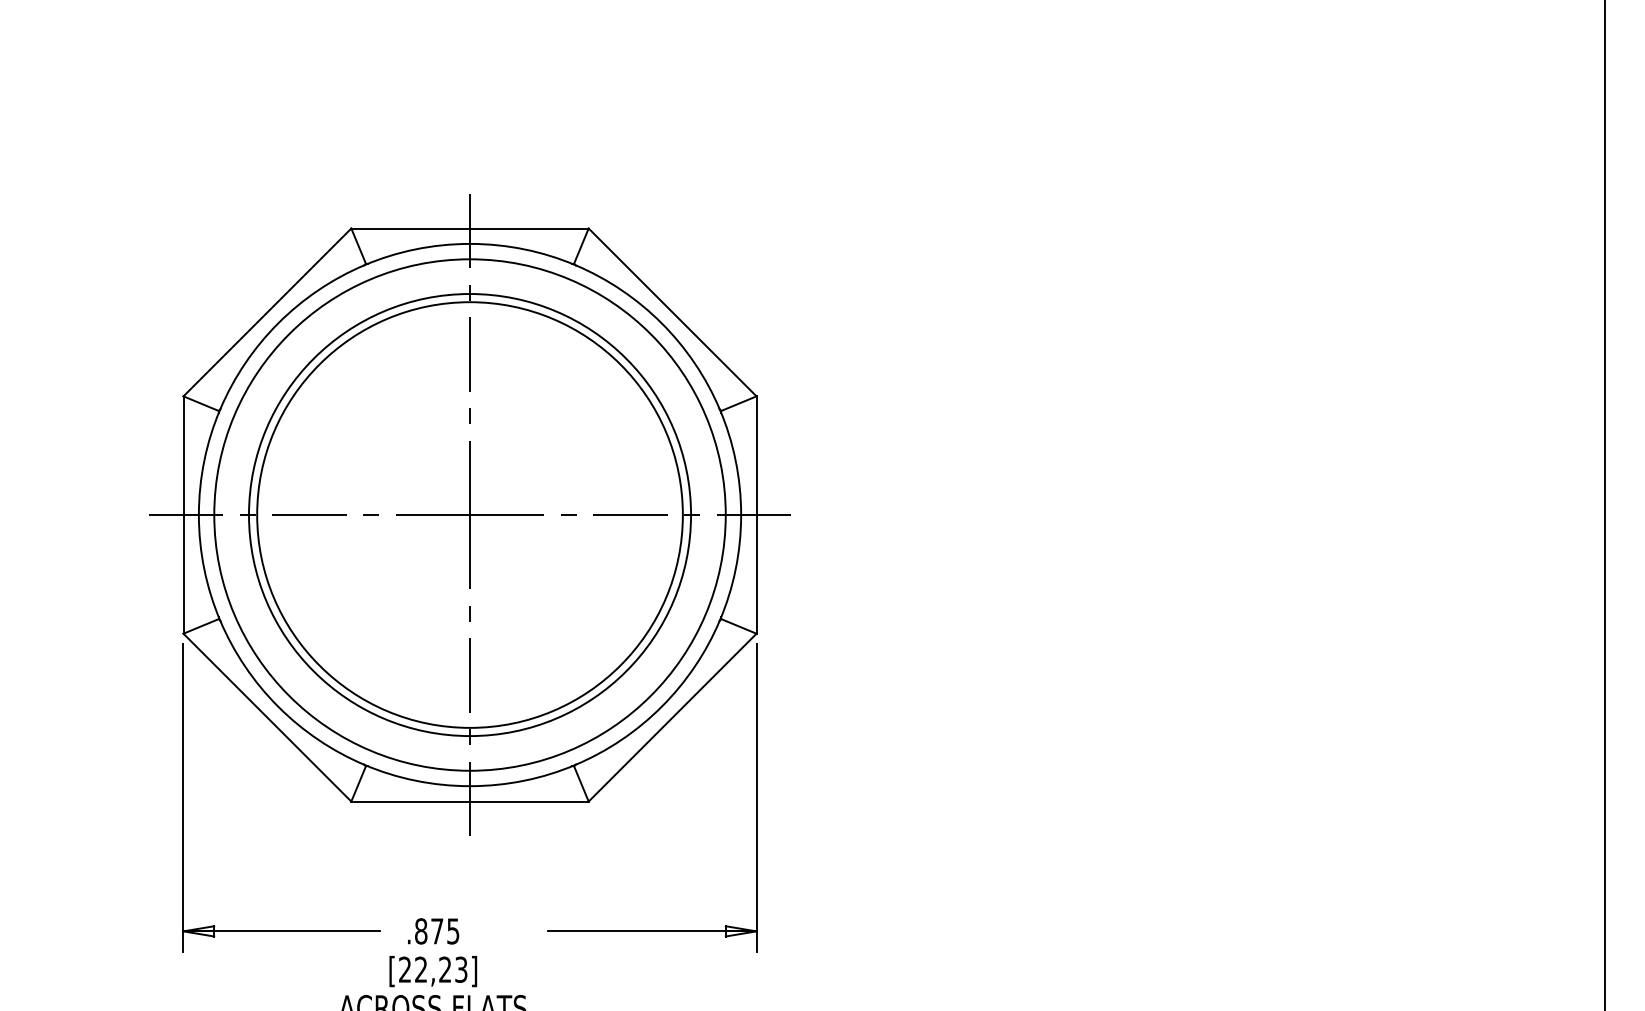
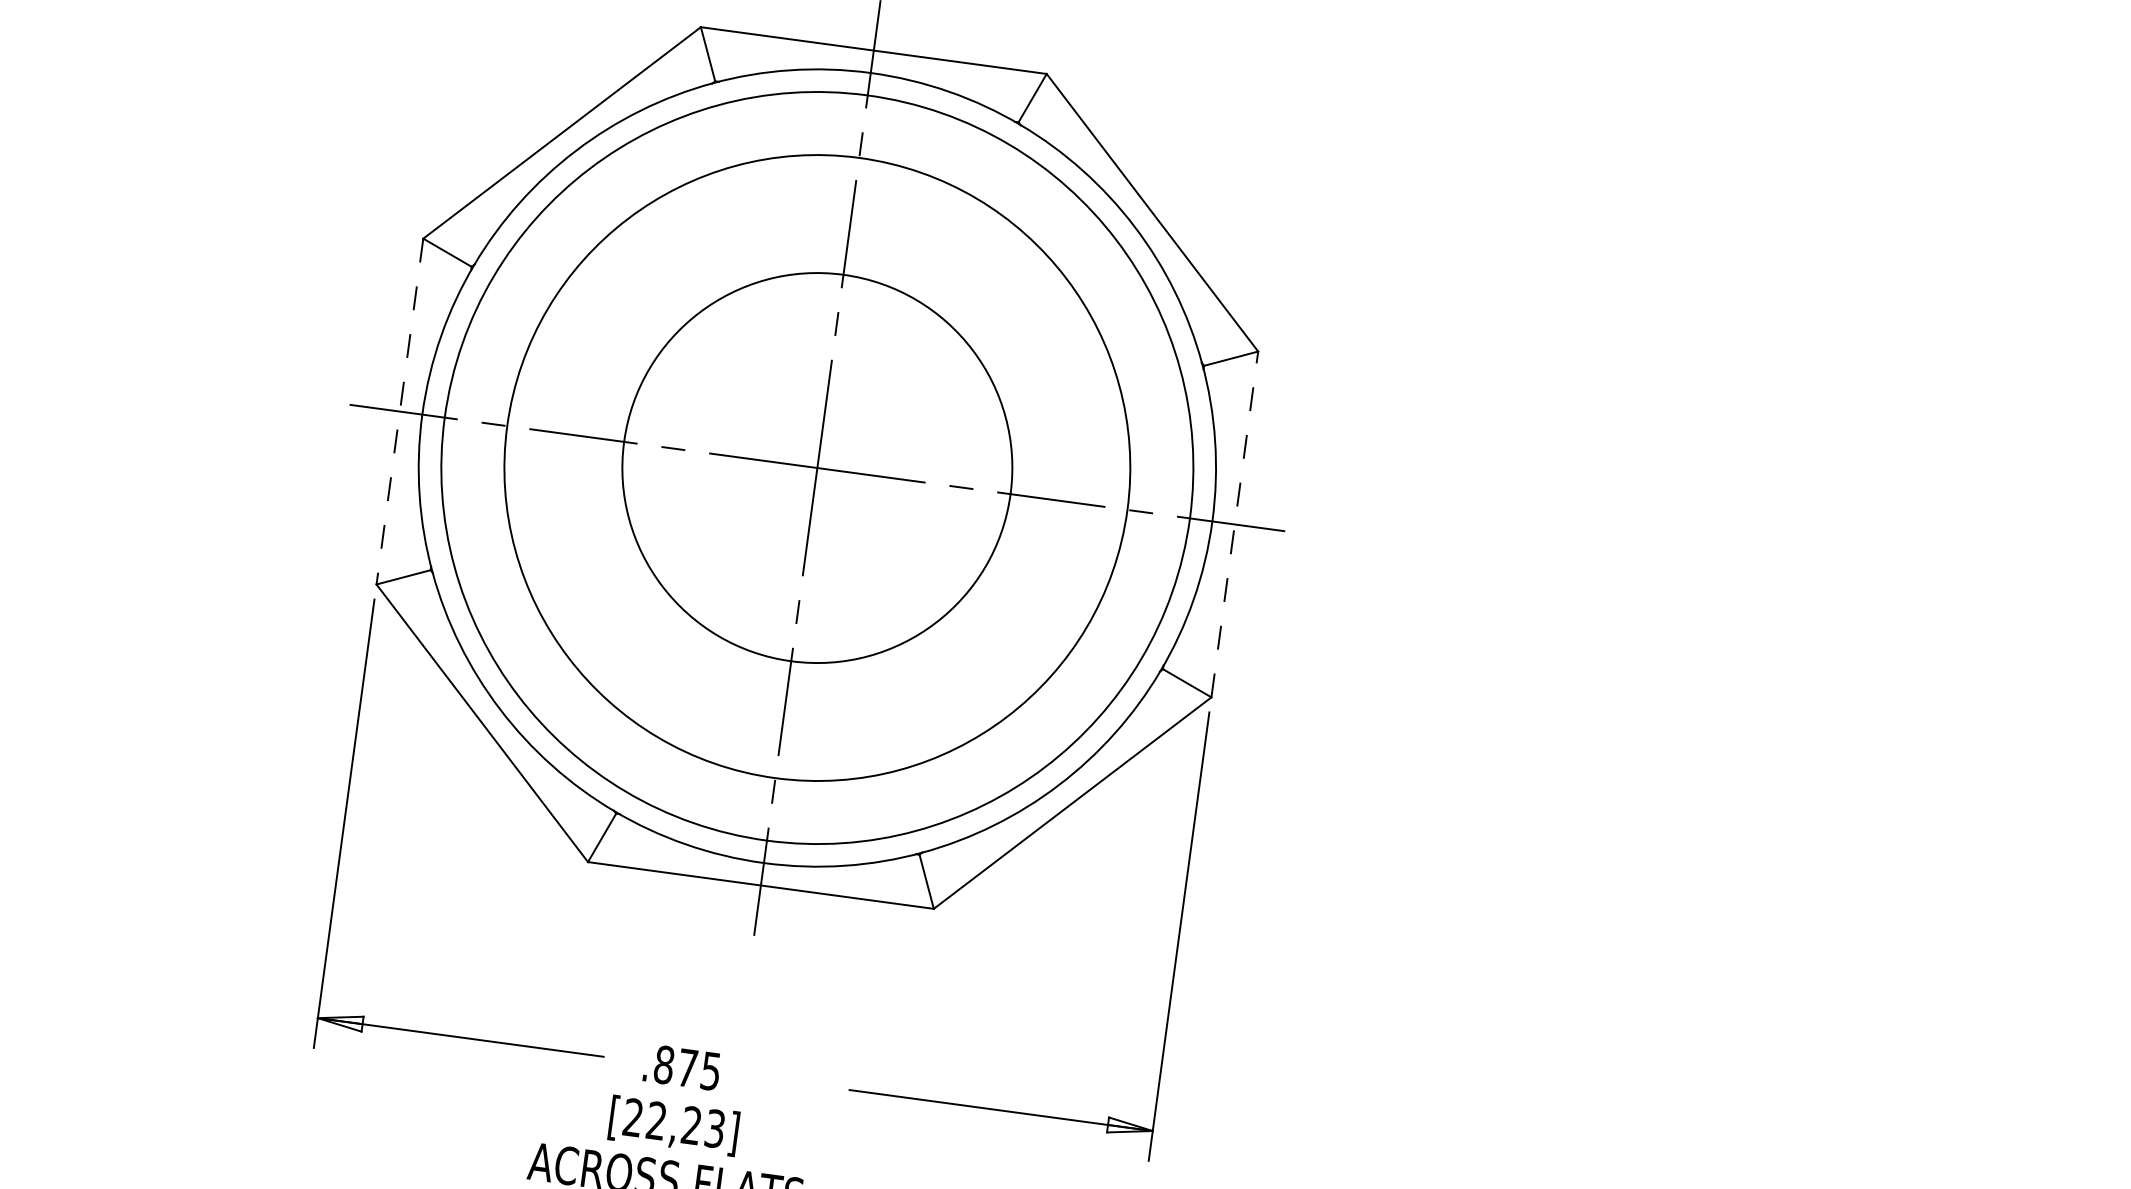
line: (183, 515) -> (399, 412), solid -> dashed
circle: (470, 515) -> (817, 468), size x0.6
line: (756, 515) -> (1234, 525), solid -> dashed

